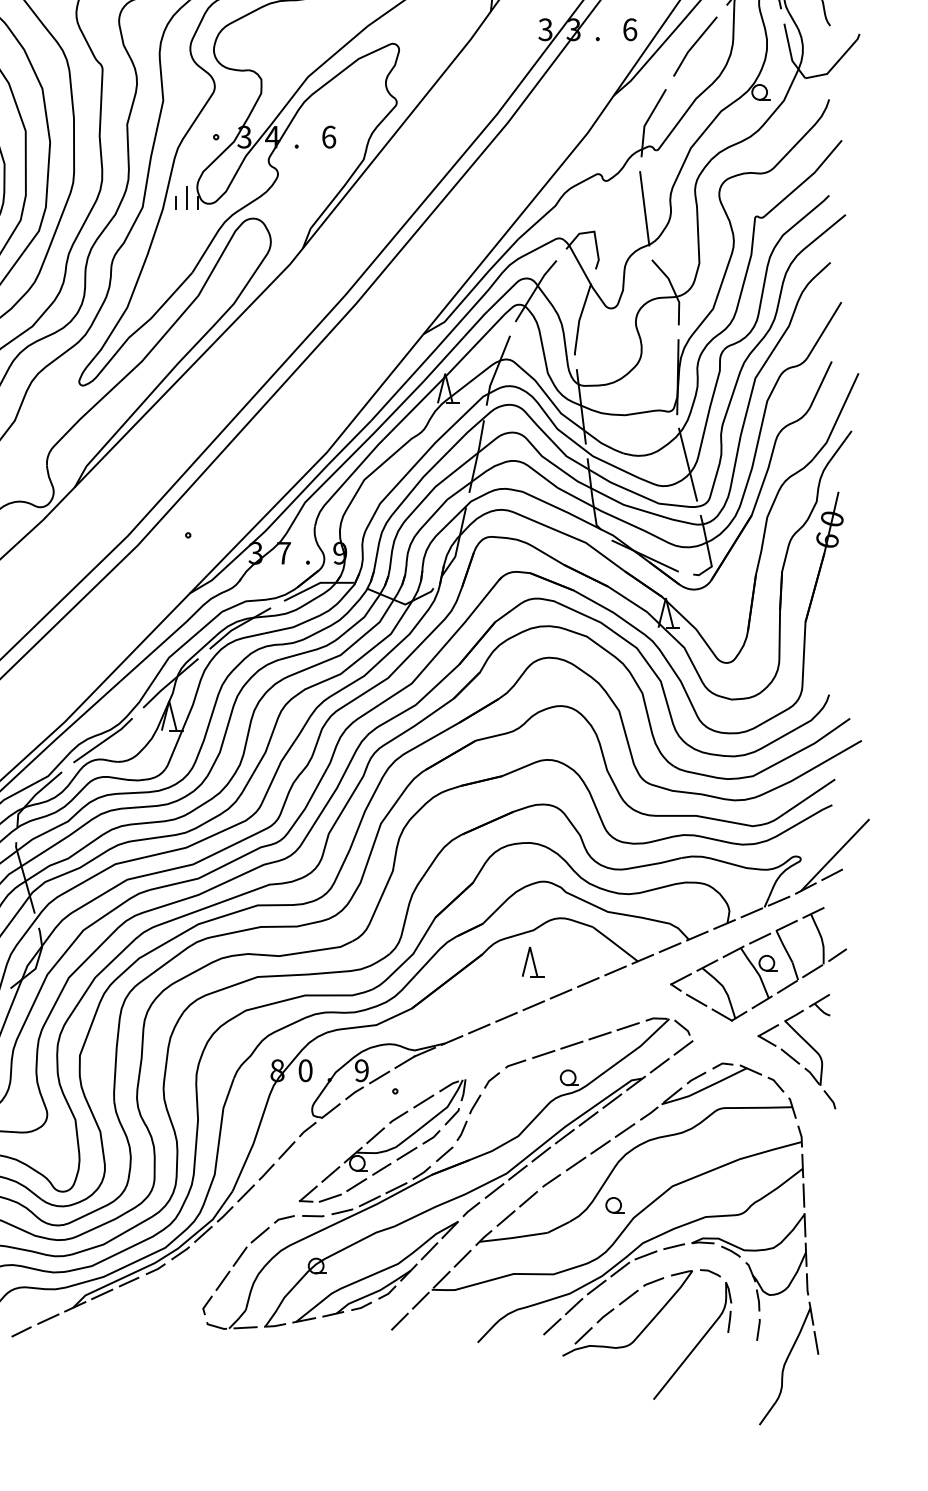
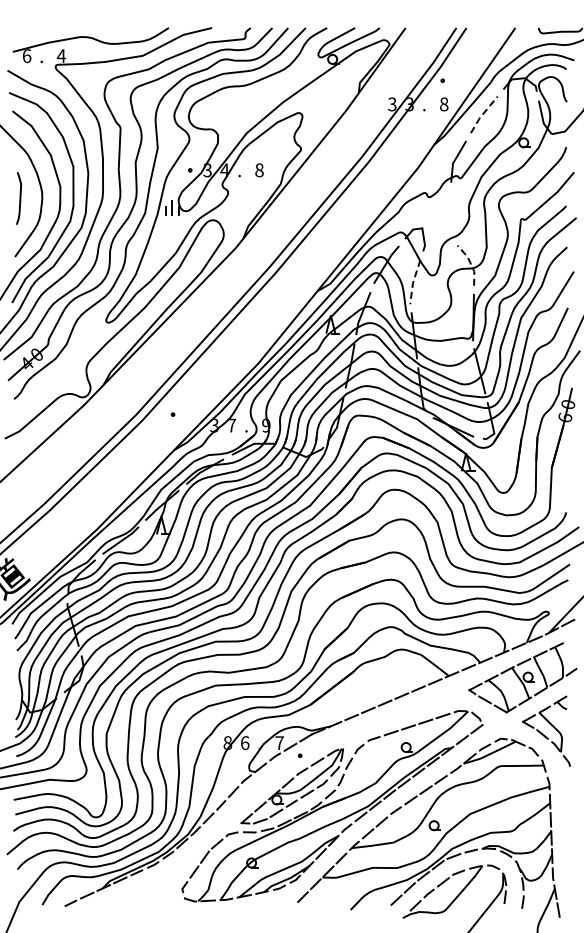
text: (630, 29) -> (444, 104), 6 -> 8
line: (692, 46) -> (482, 114), solid -> dashed
text: (329, 137) -> (259, 170), 6 -> 8
line: (645, 207) -> (453, 213), removed
line: (672, 289) -> (470, 263), solid -> dashed
line: (580, 319) -> (413, 282), solid -> dashed
part: (532, 962) -> (384, 676), removed
text: (306, 1069) -> (245, 742), 0 -> 6
text: (361, 1071) -> (279, 743), 9 -> 7

